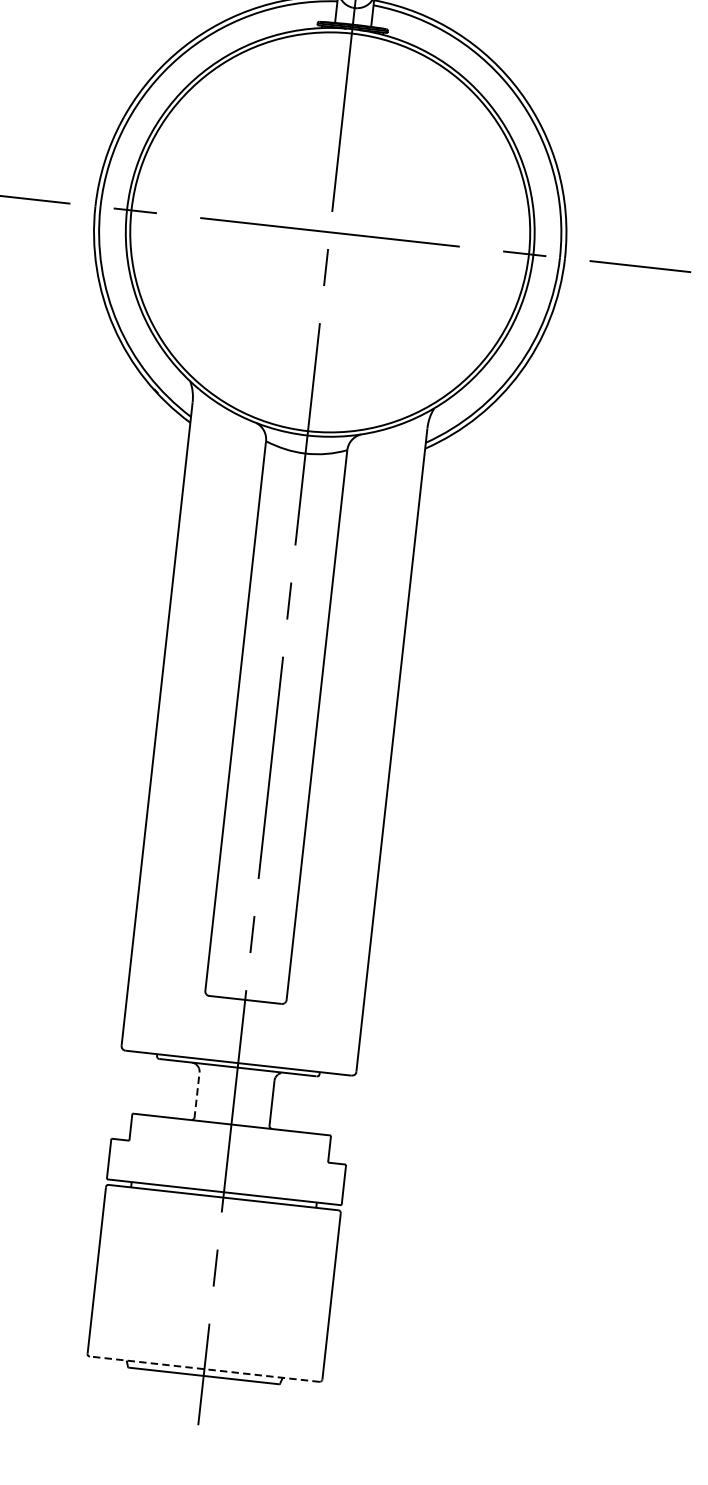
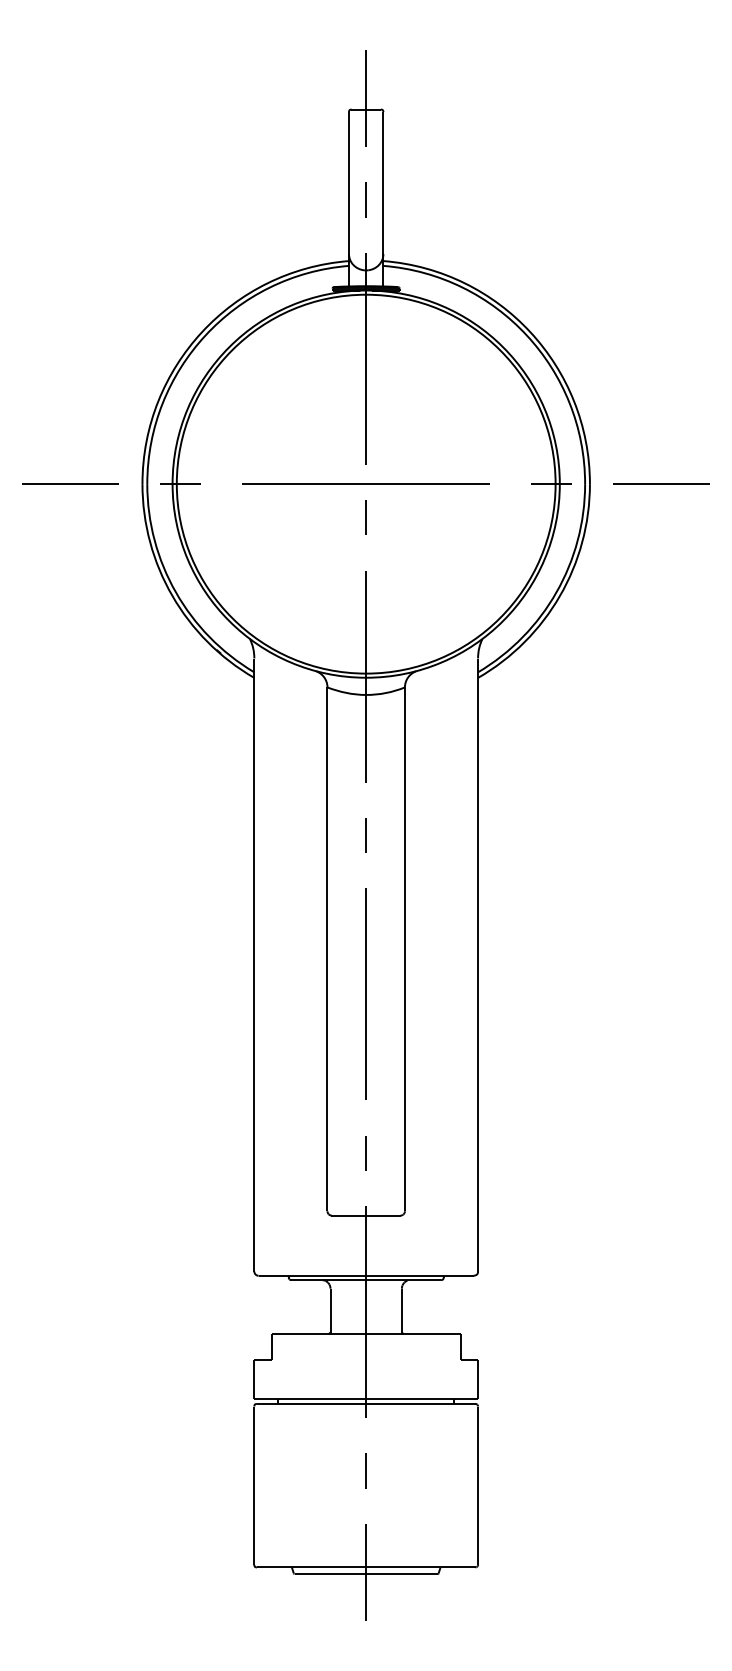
line: (197, 1095) -> (330, 1310), dashed -> solid
line: (203, 1369) -> (365, 1567), dashed -> solid

